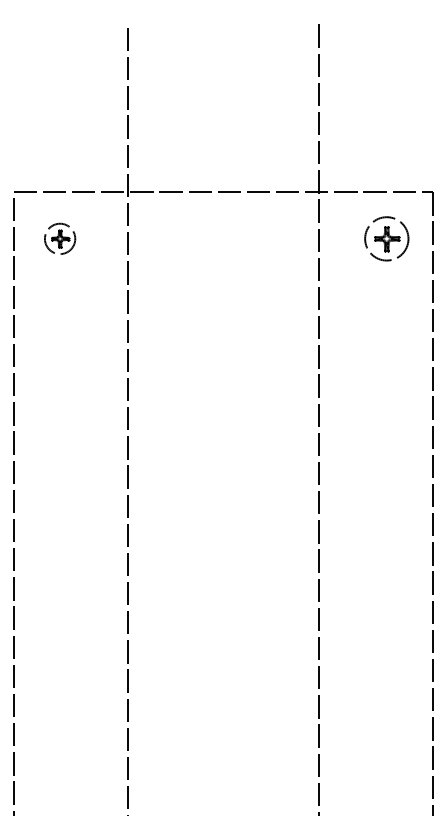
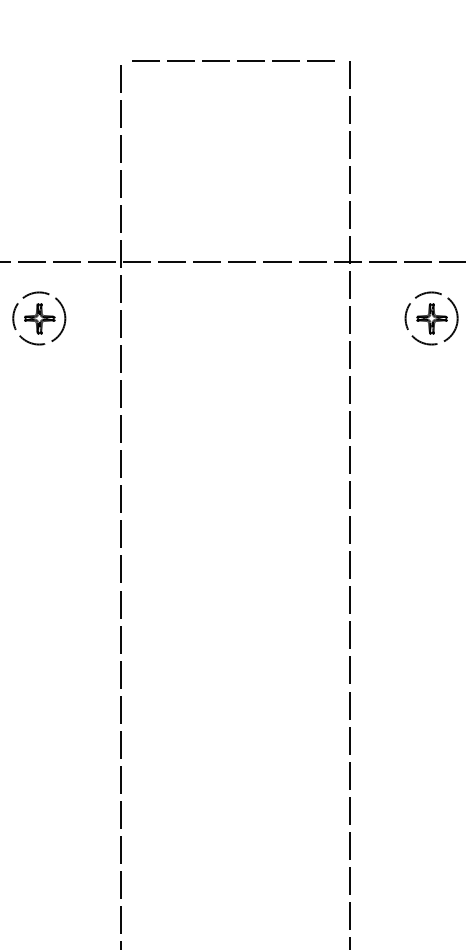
line: (218, 23) -> (229, 59), added
part: (59, 238) -> (38, 318), size x1.43

